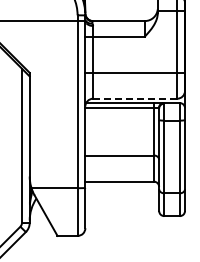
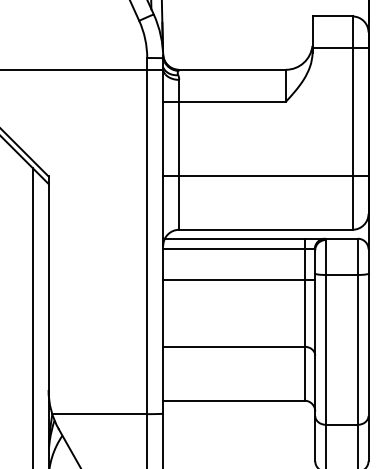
line: (135, 98) -> (266, 229), dashed -> solid
line: (122, 123) -> (239, 280), added

